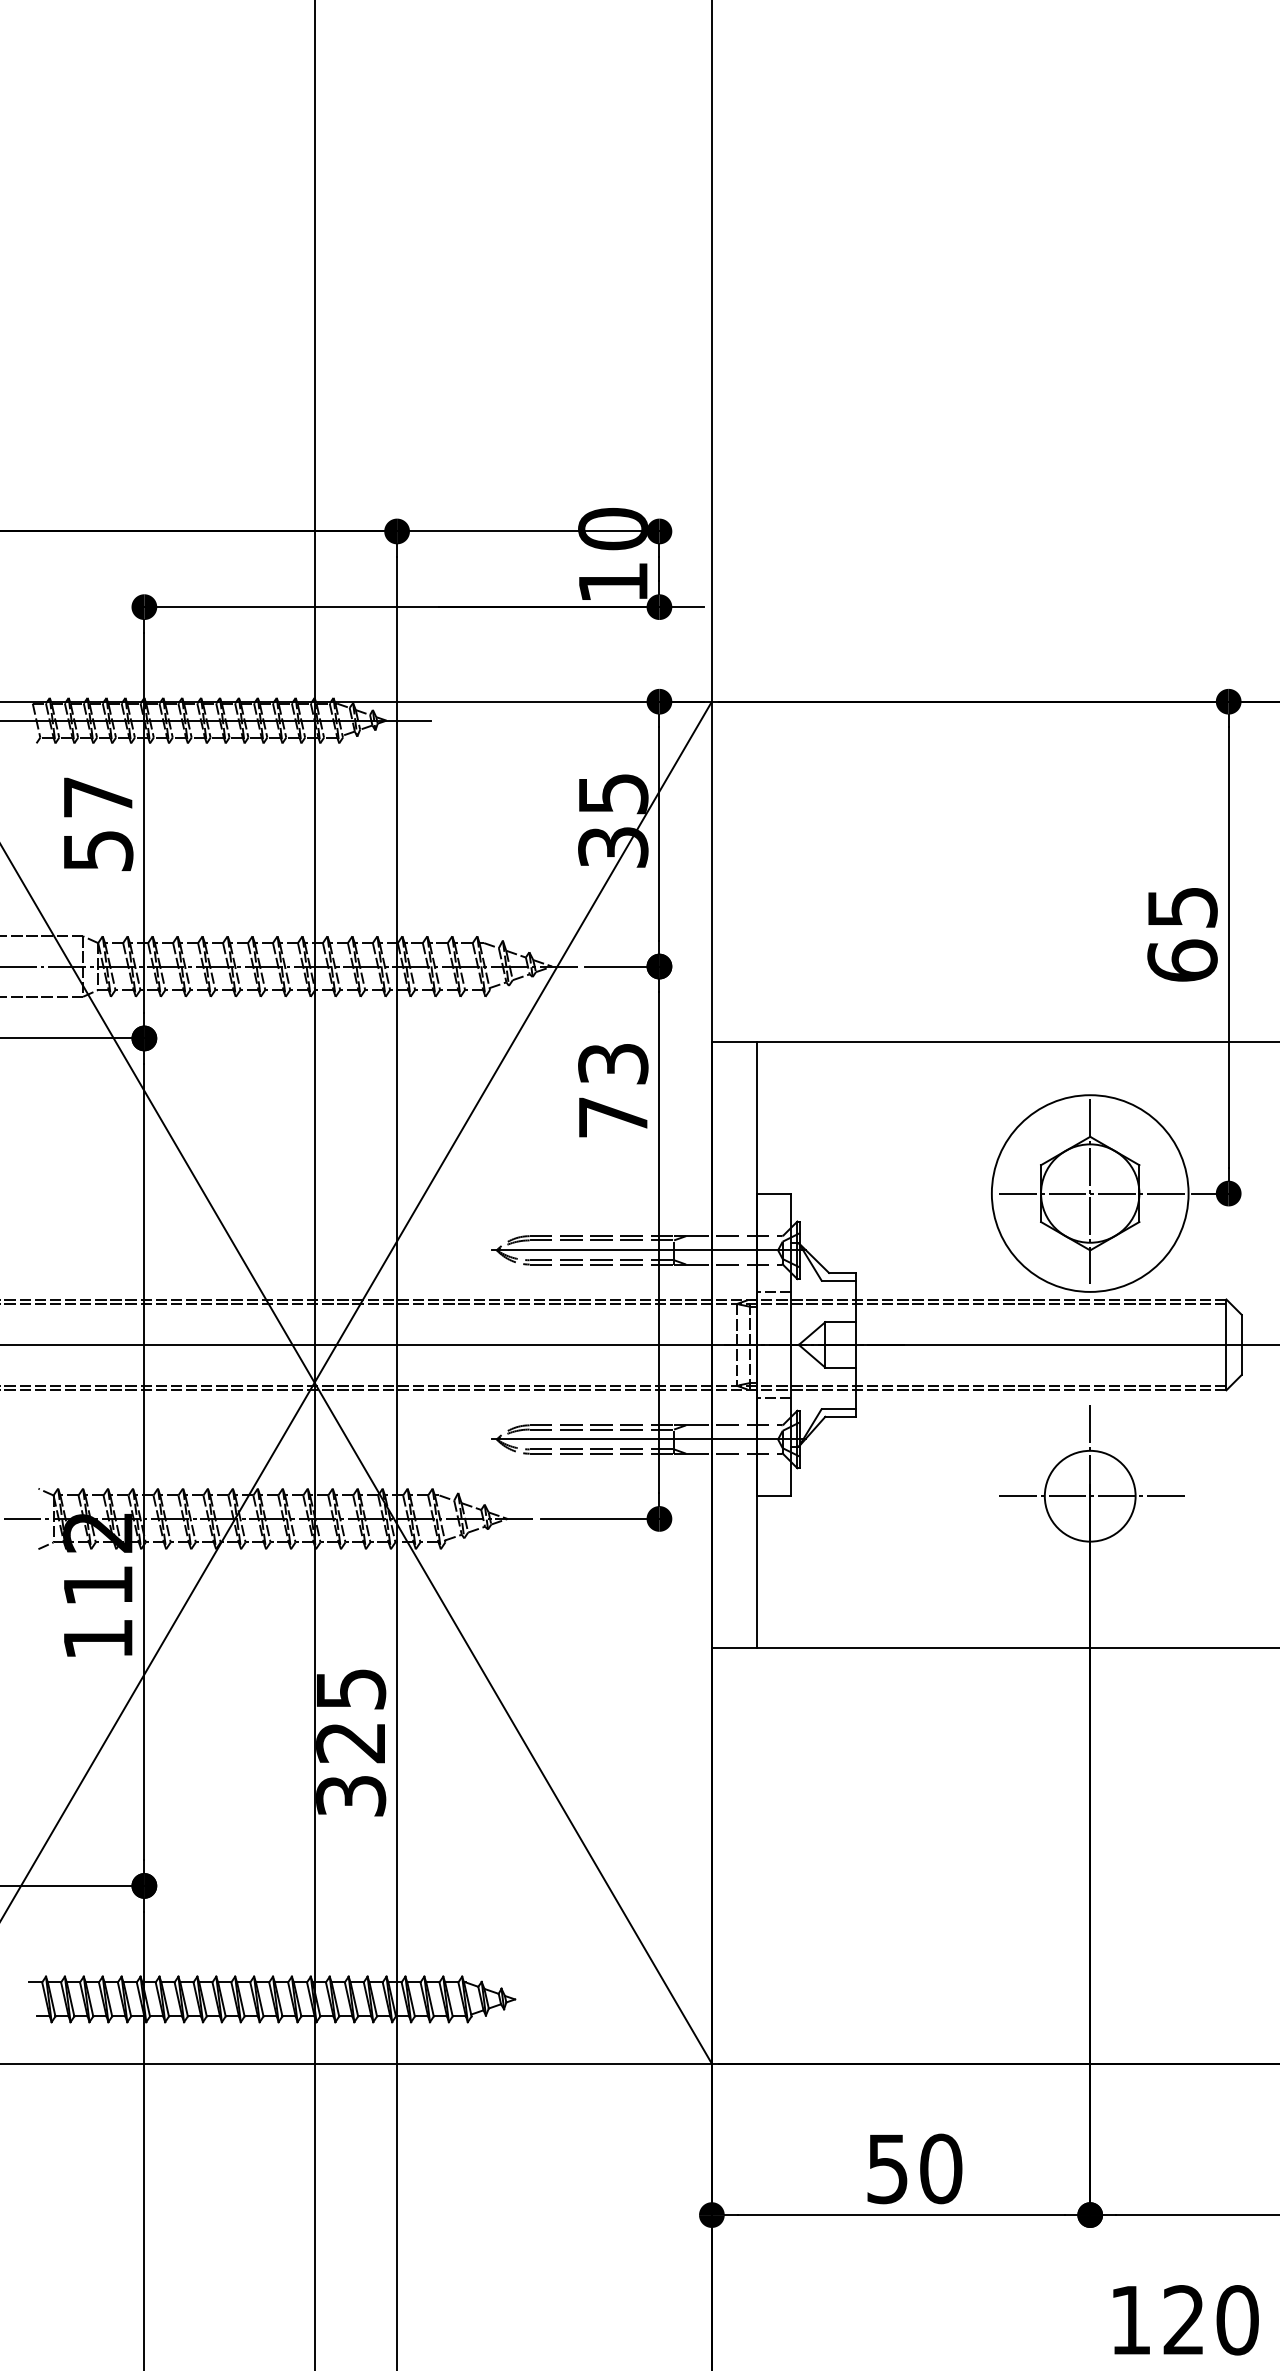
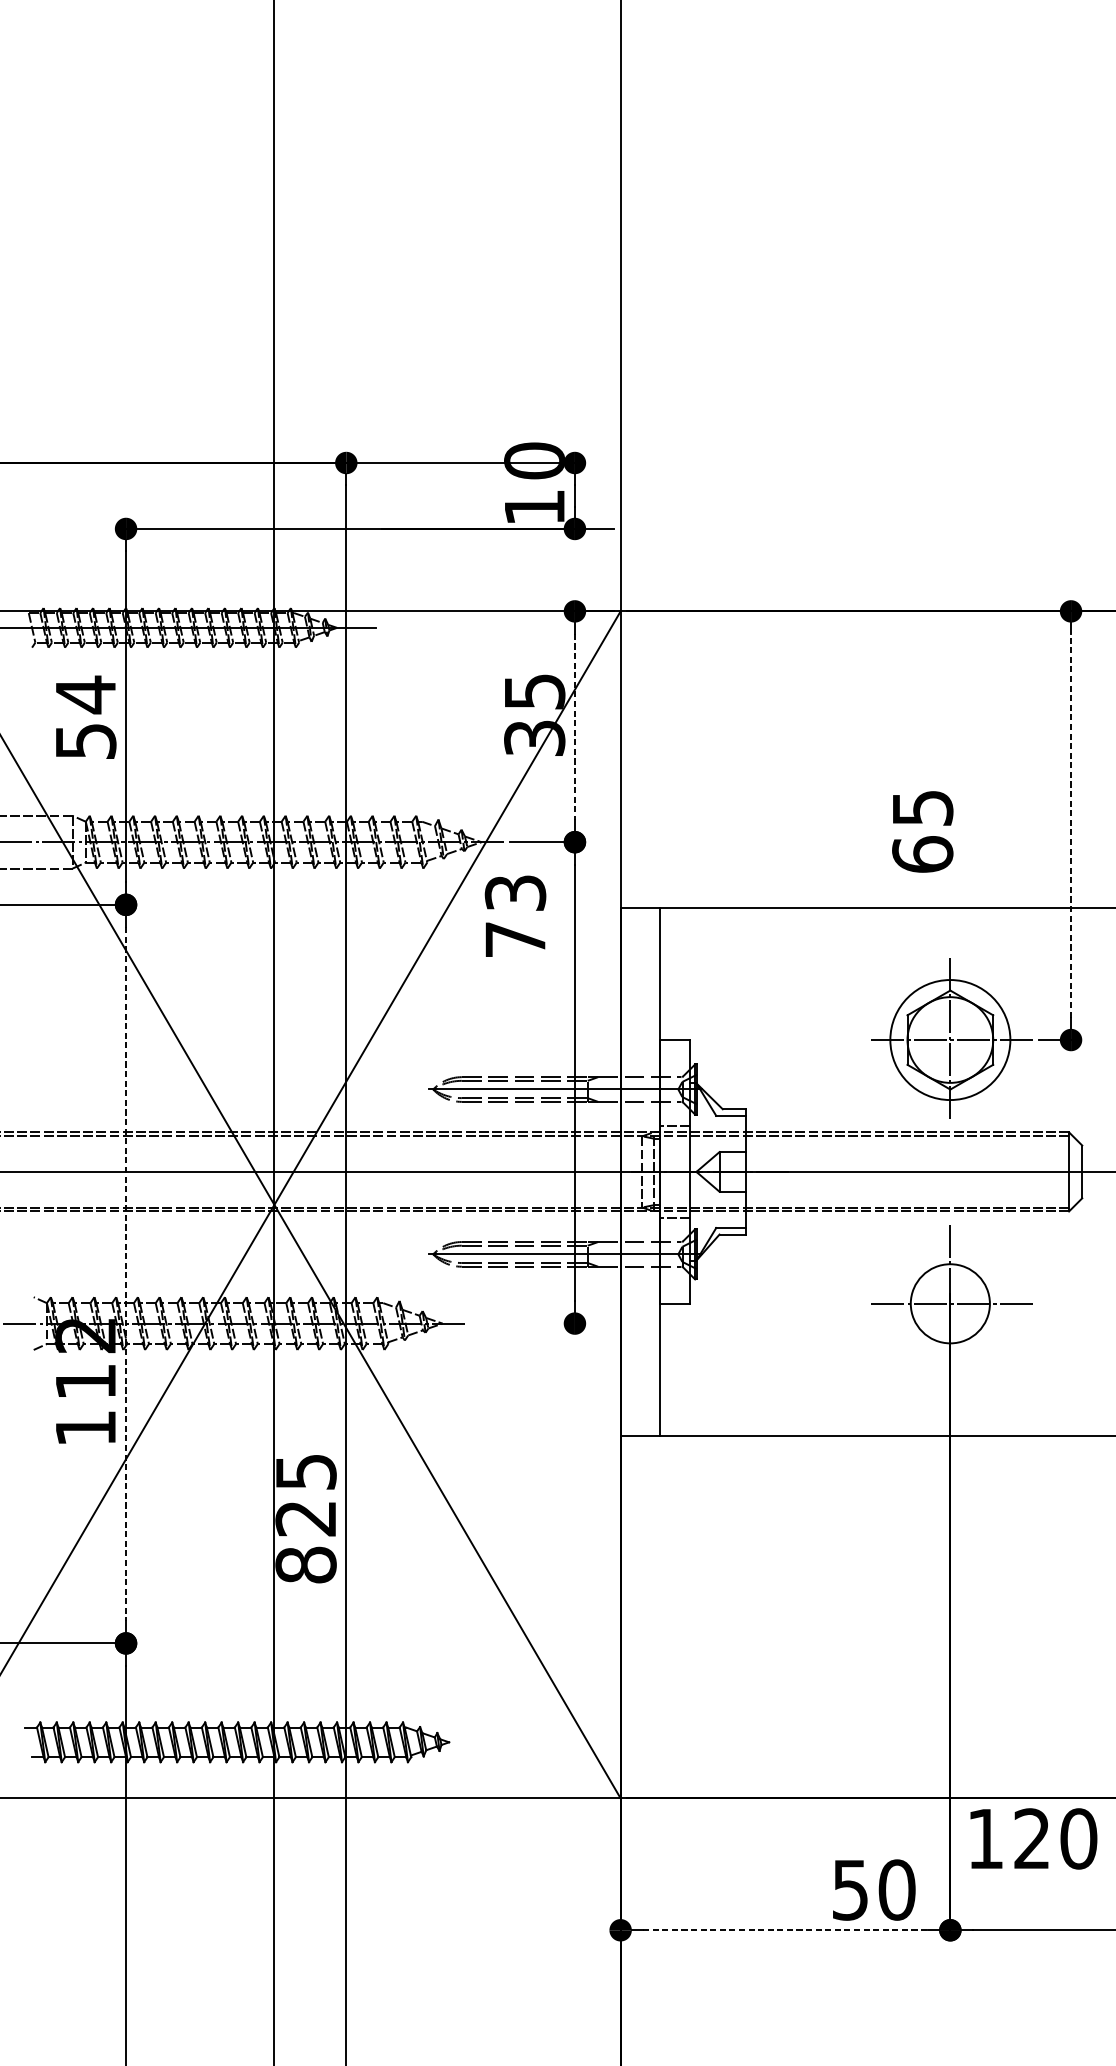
text: (98, 797) -> (86, 694), 57 -> 54
line: (659, 834) -> (574, 727), solid -> dashed
text: (1182, 934) -> (922, 831), moved
line: (1228, 947) -> (1070, 825), solid -> dashed
text: (613, 1090) -> (515, 916), moved
circle: (1089, 1193) -> (949, 1039), size x0.7
line: (144, 1462) -> (126, 1274), solid -> dashed
line: (603, 1518) -> (526, 1323), removed
text: (351, 1796) -> (306, 1565), 325 -> 825
text: (914, 2168) -> (873, 1889), moved
line: (901, 2215) -> (785, 1930), solid -> dashed
text: (1185, 2320) -> (1033, 1839), moved

